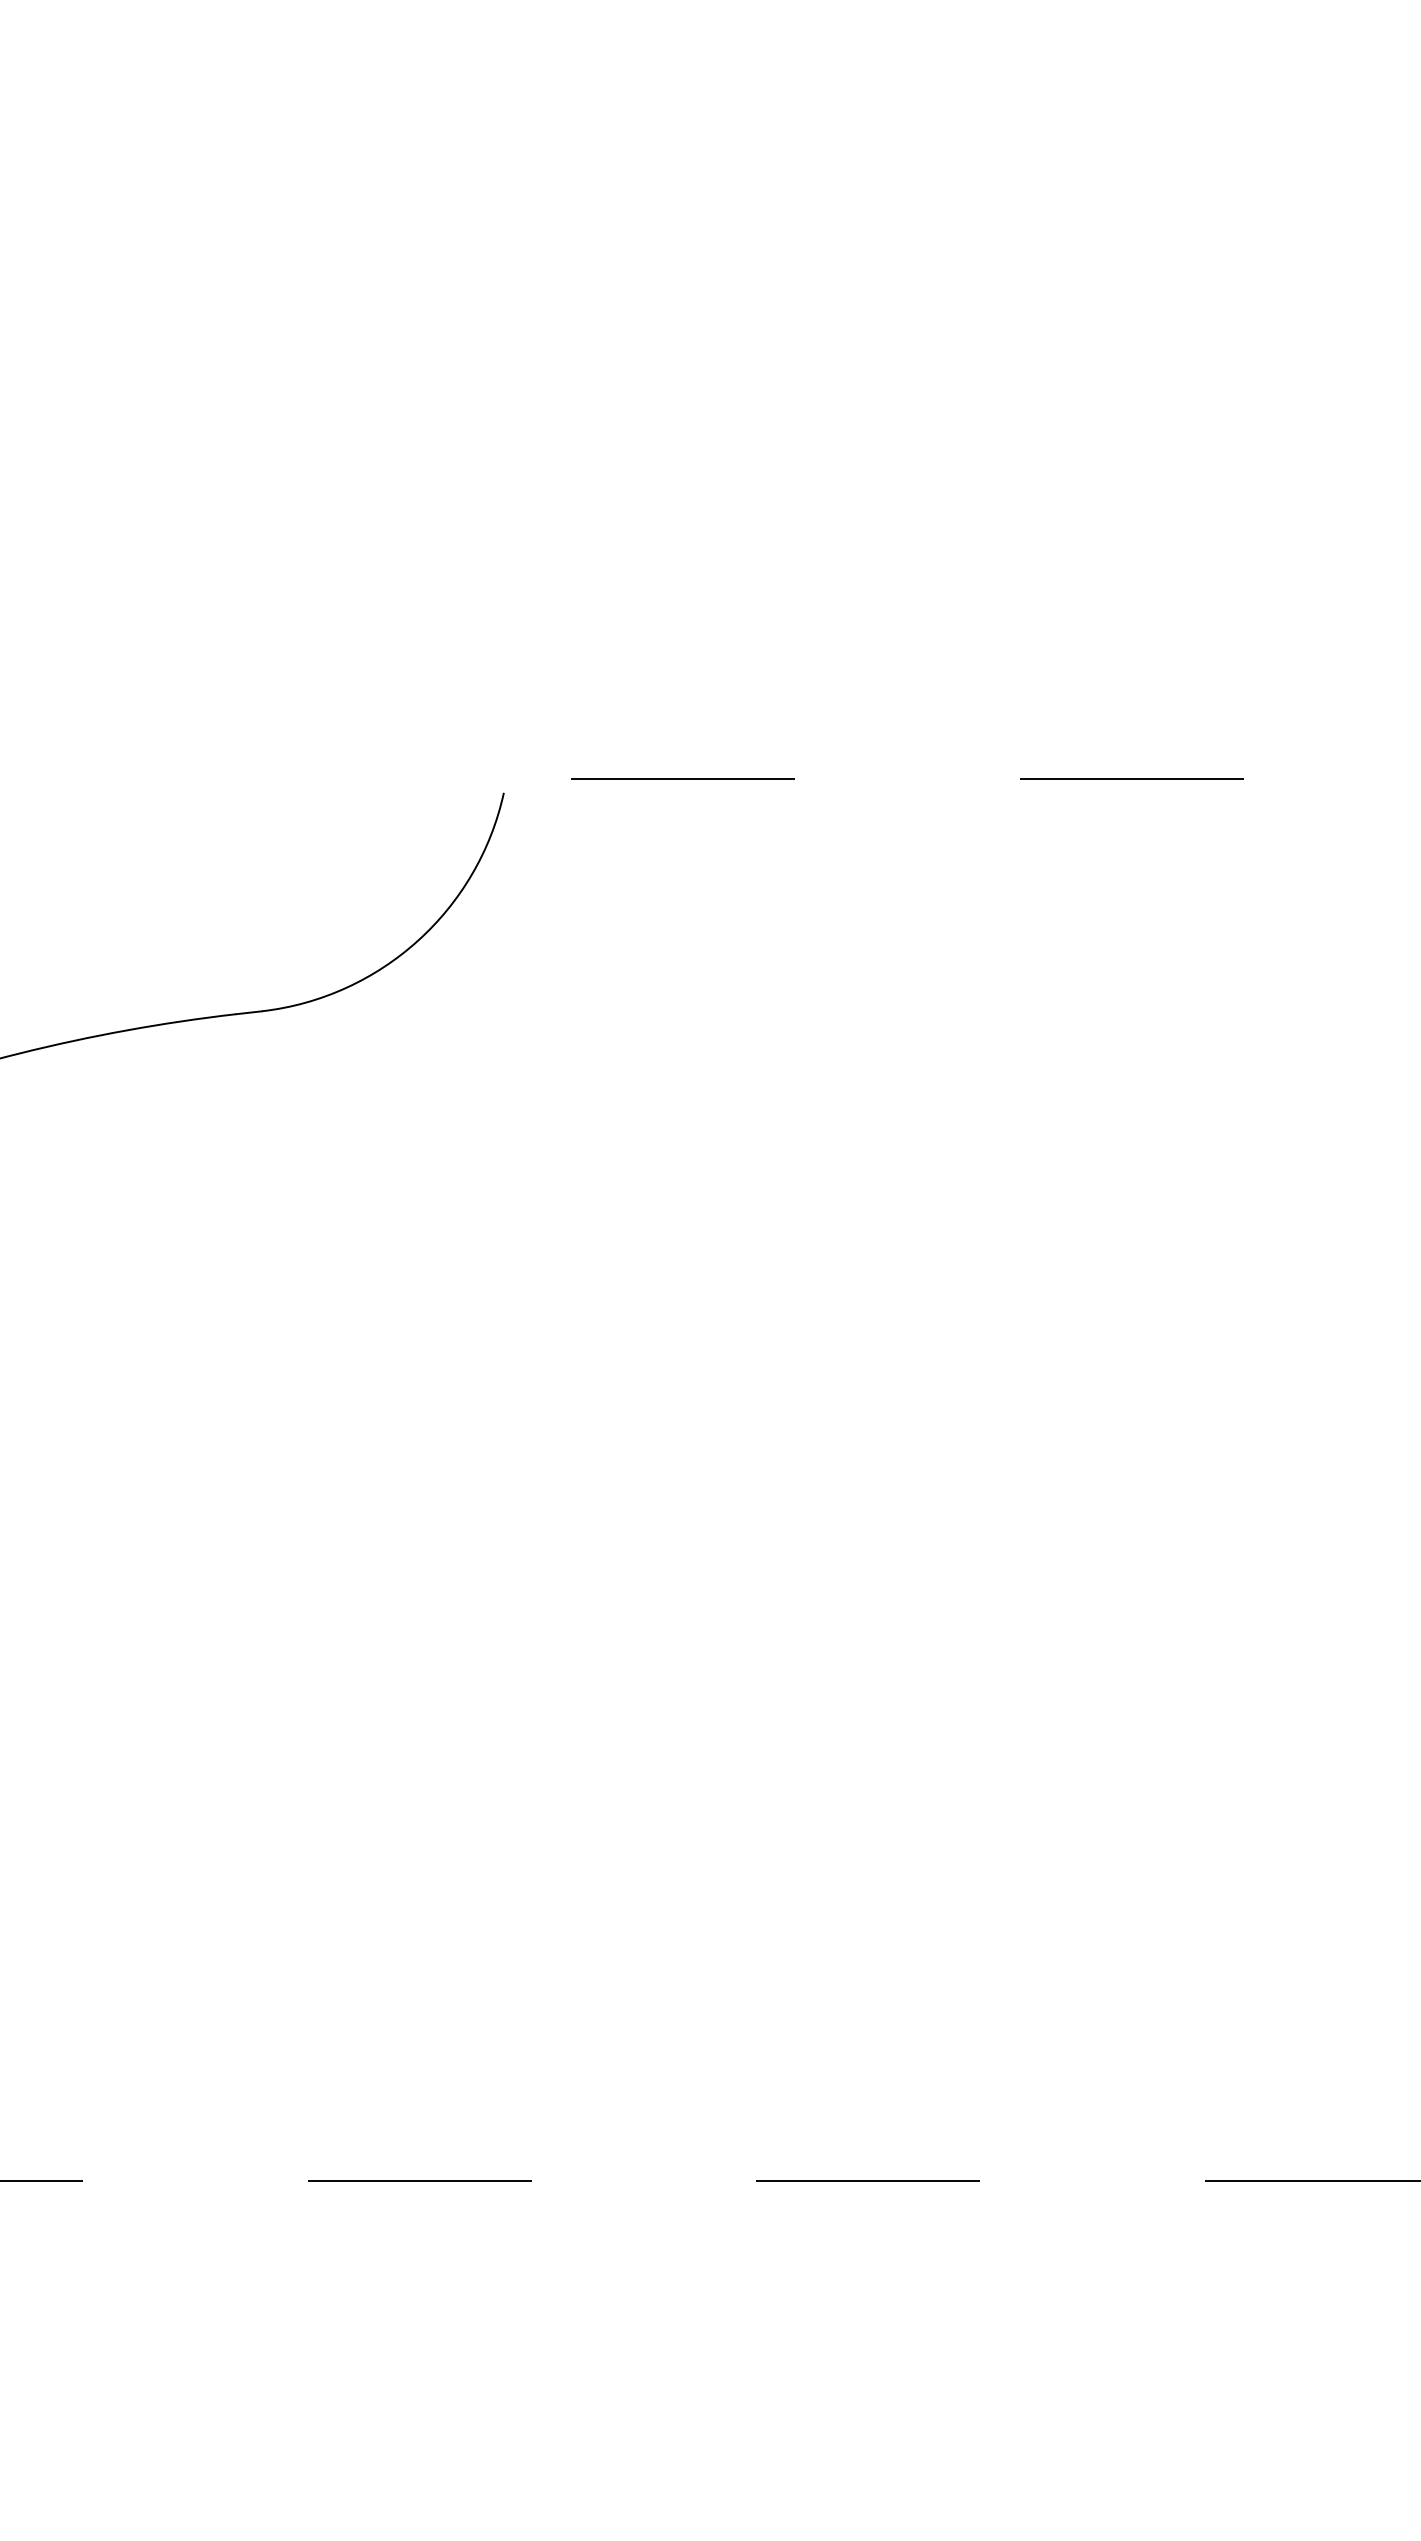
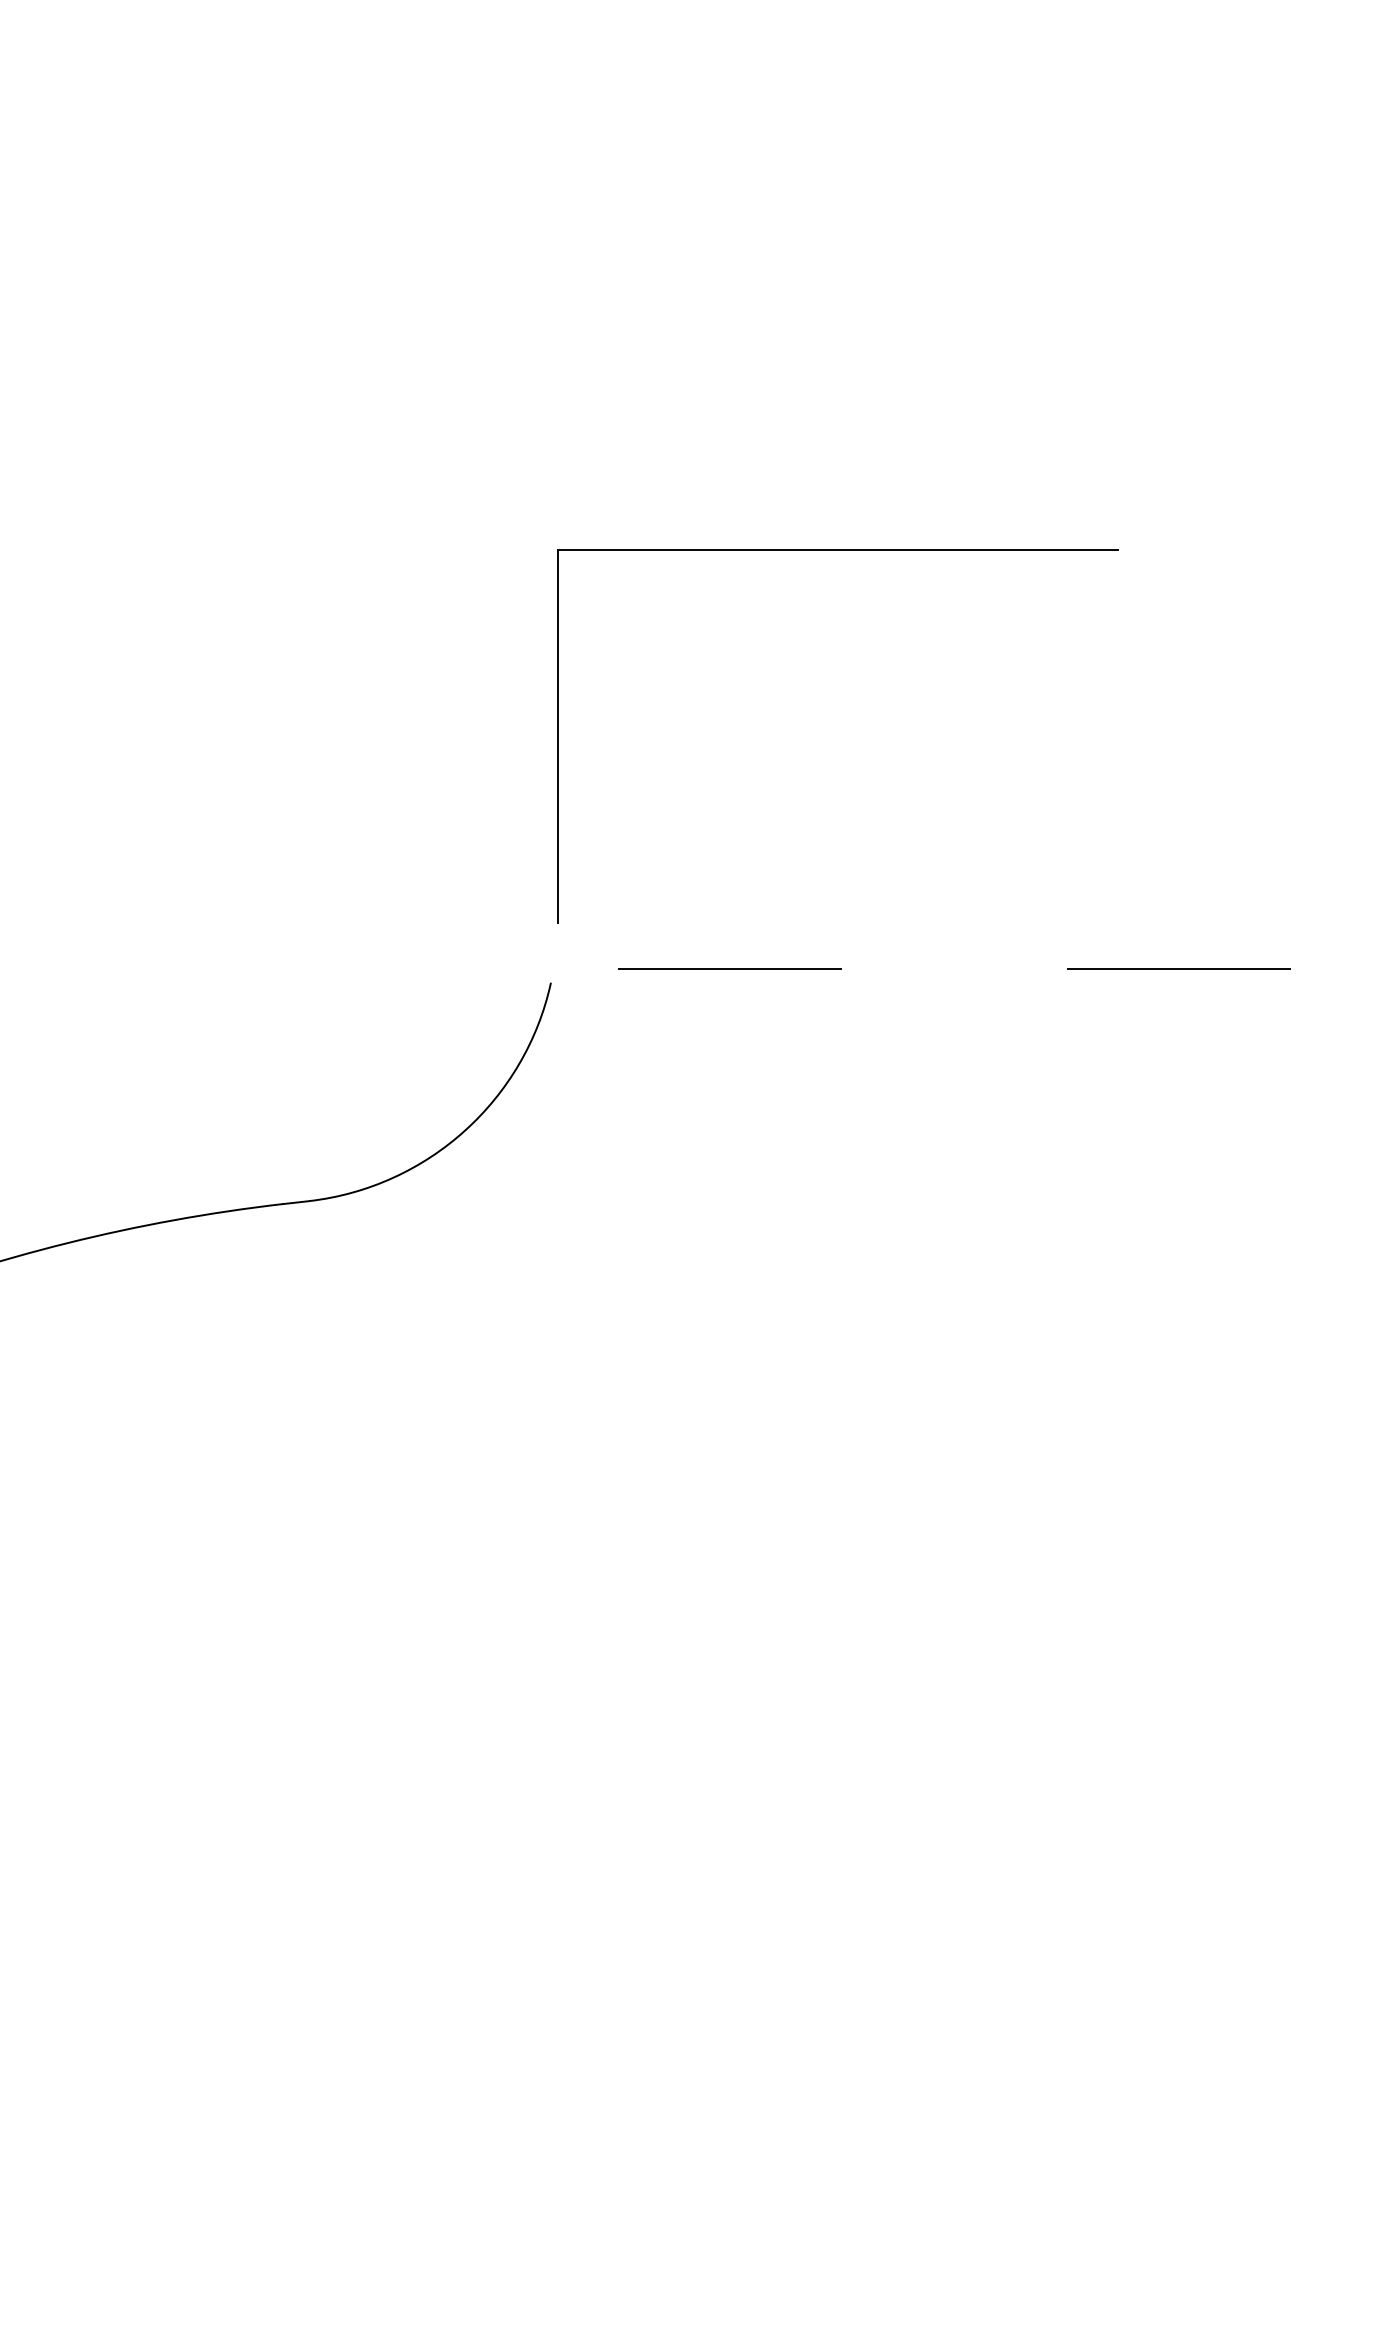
part: (790, 360) -> (837, 550), added

